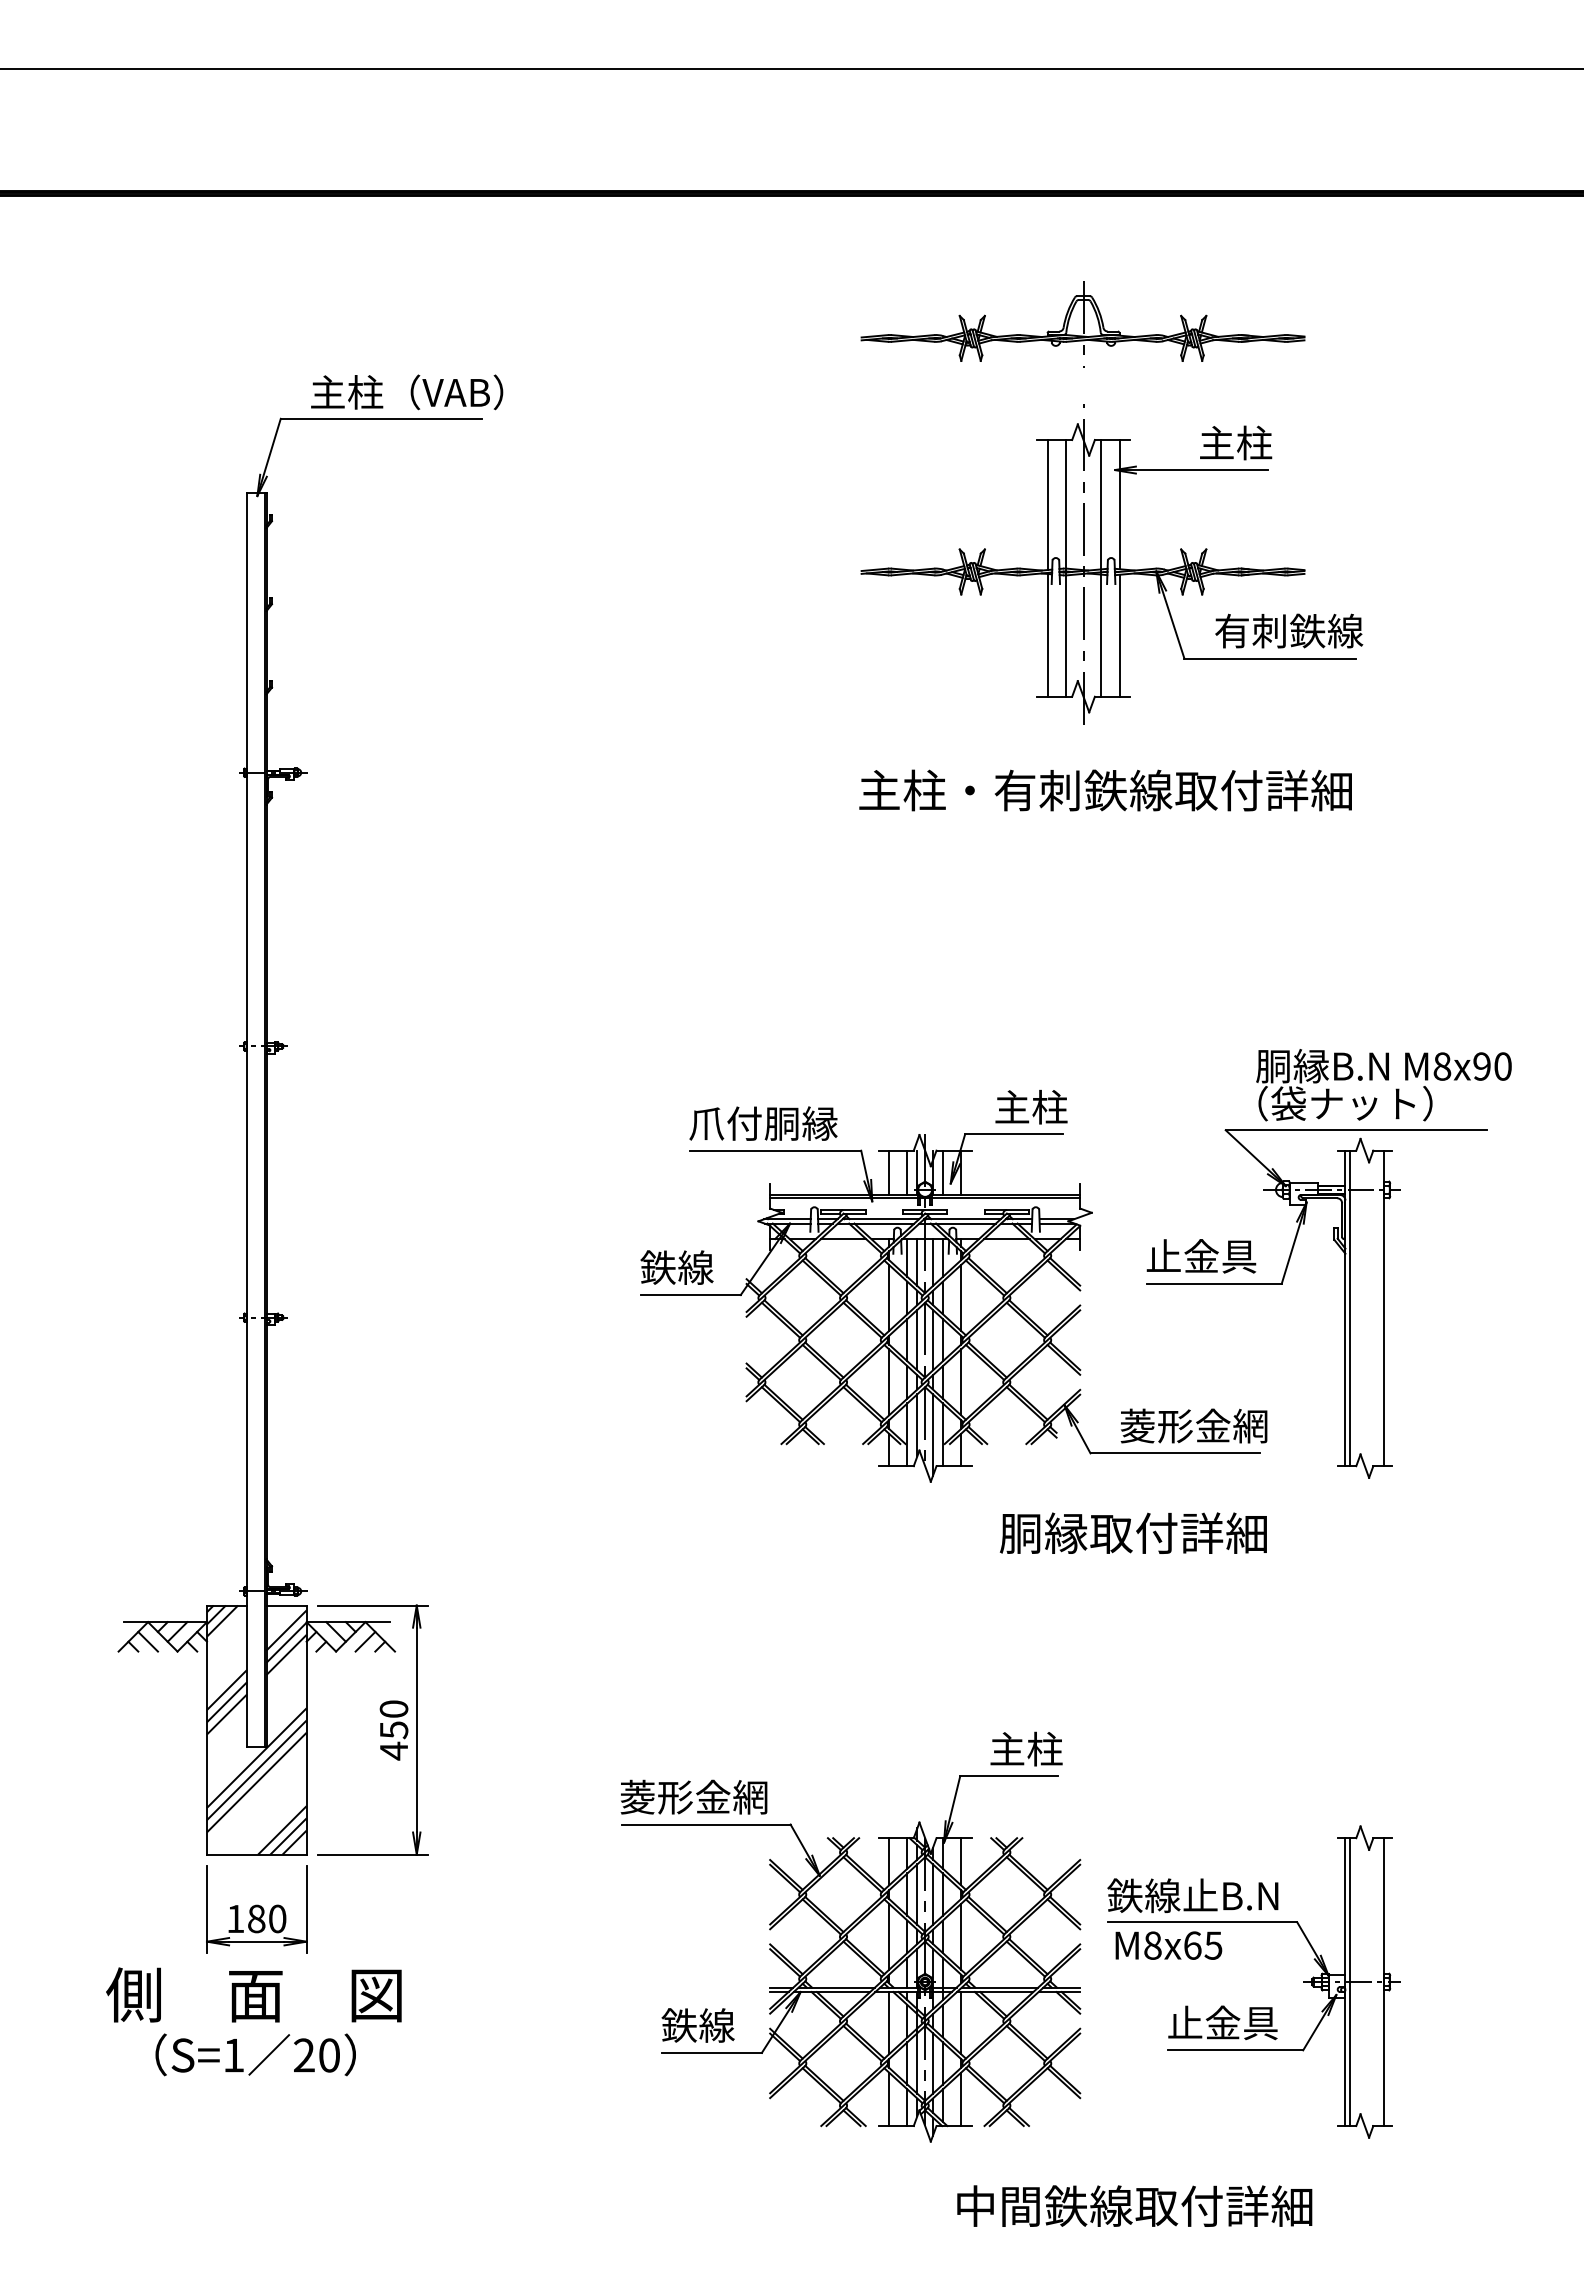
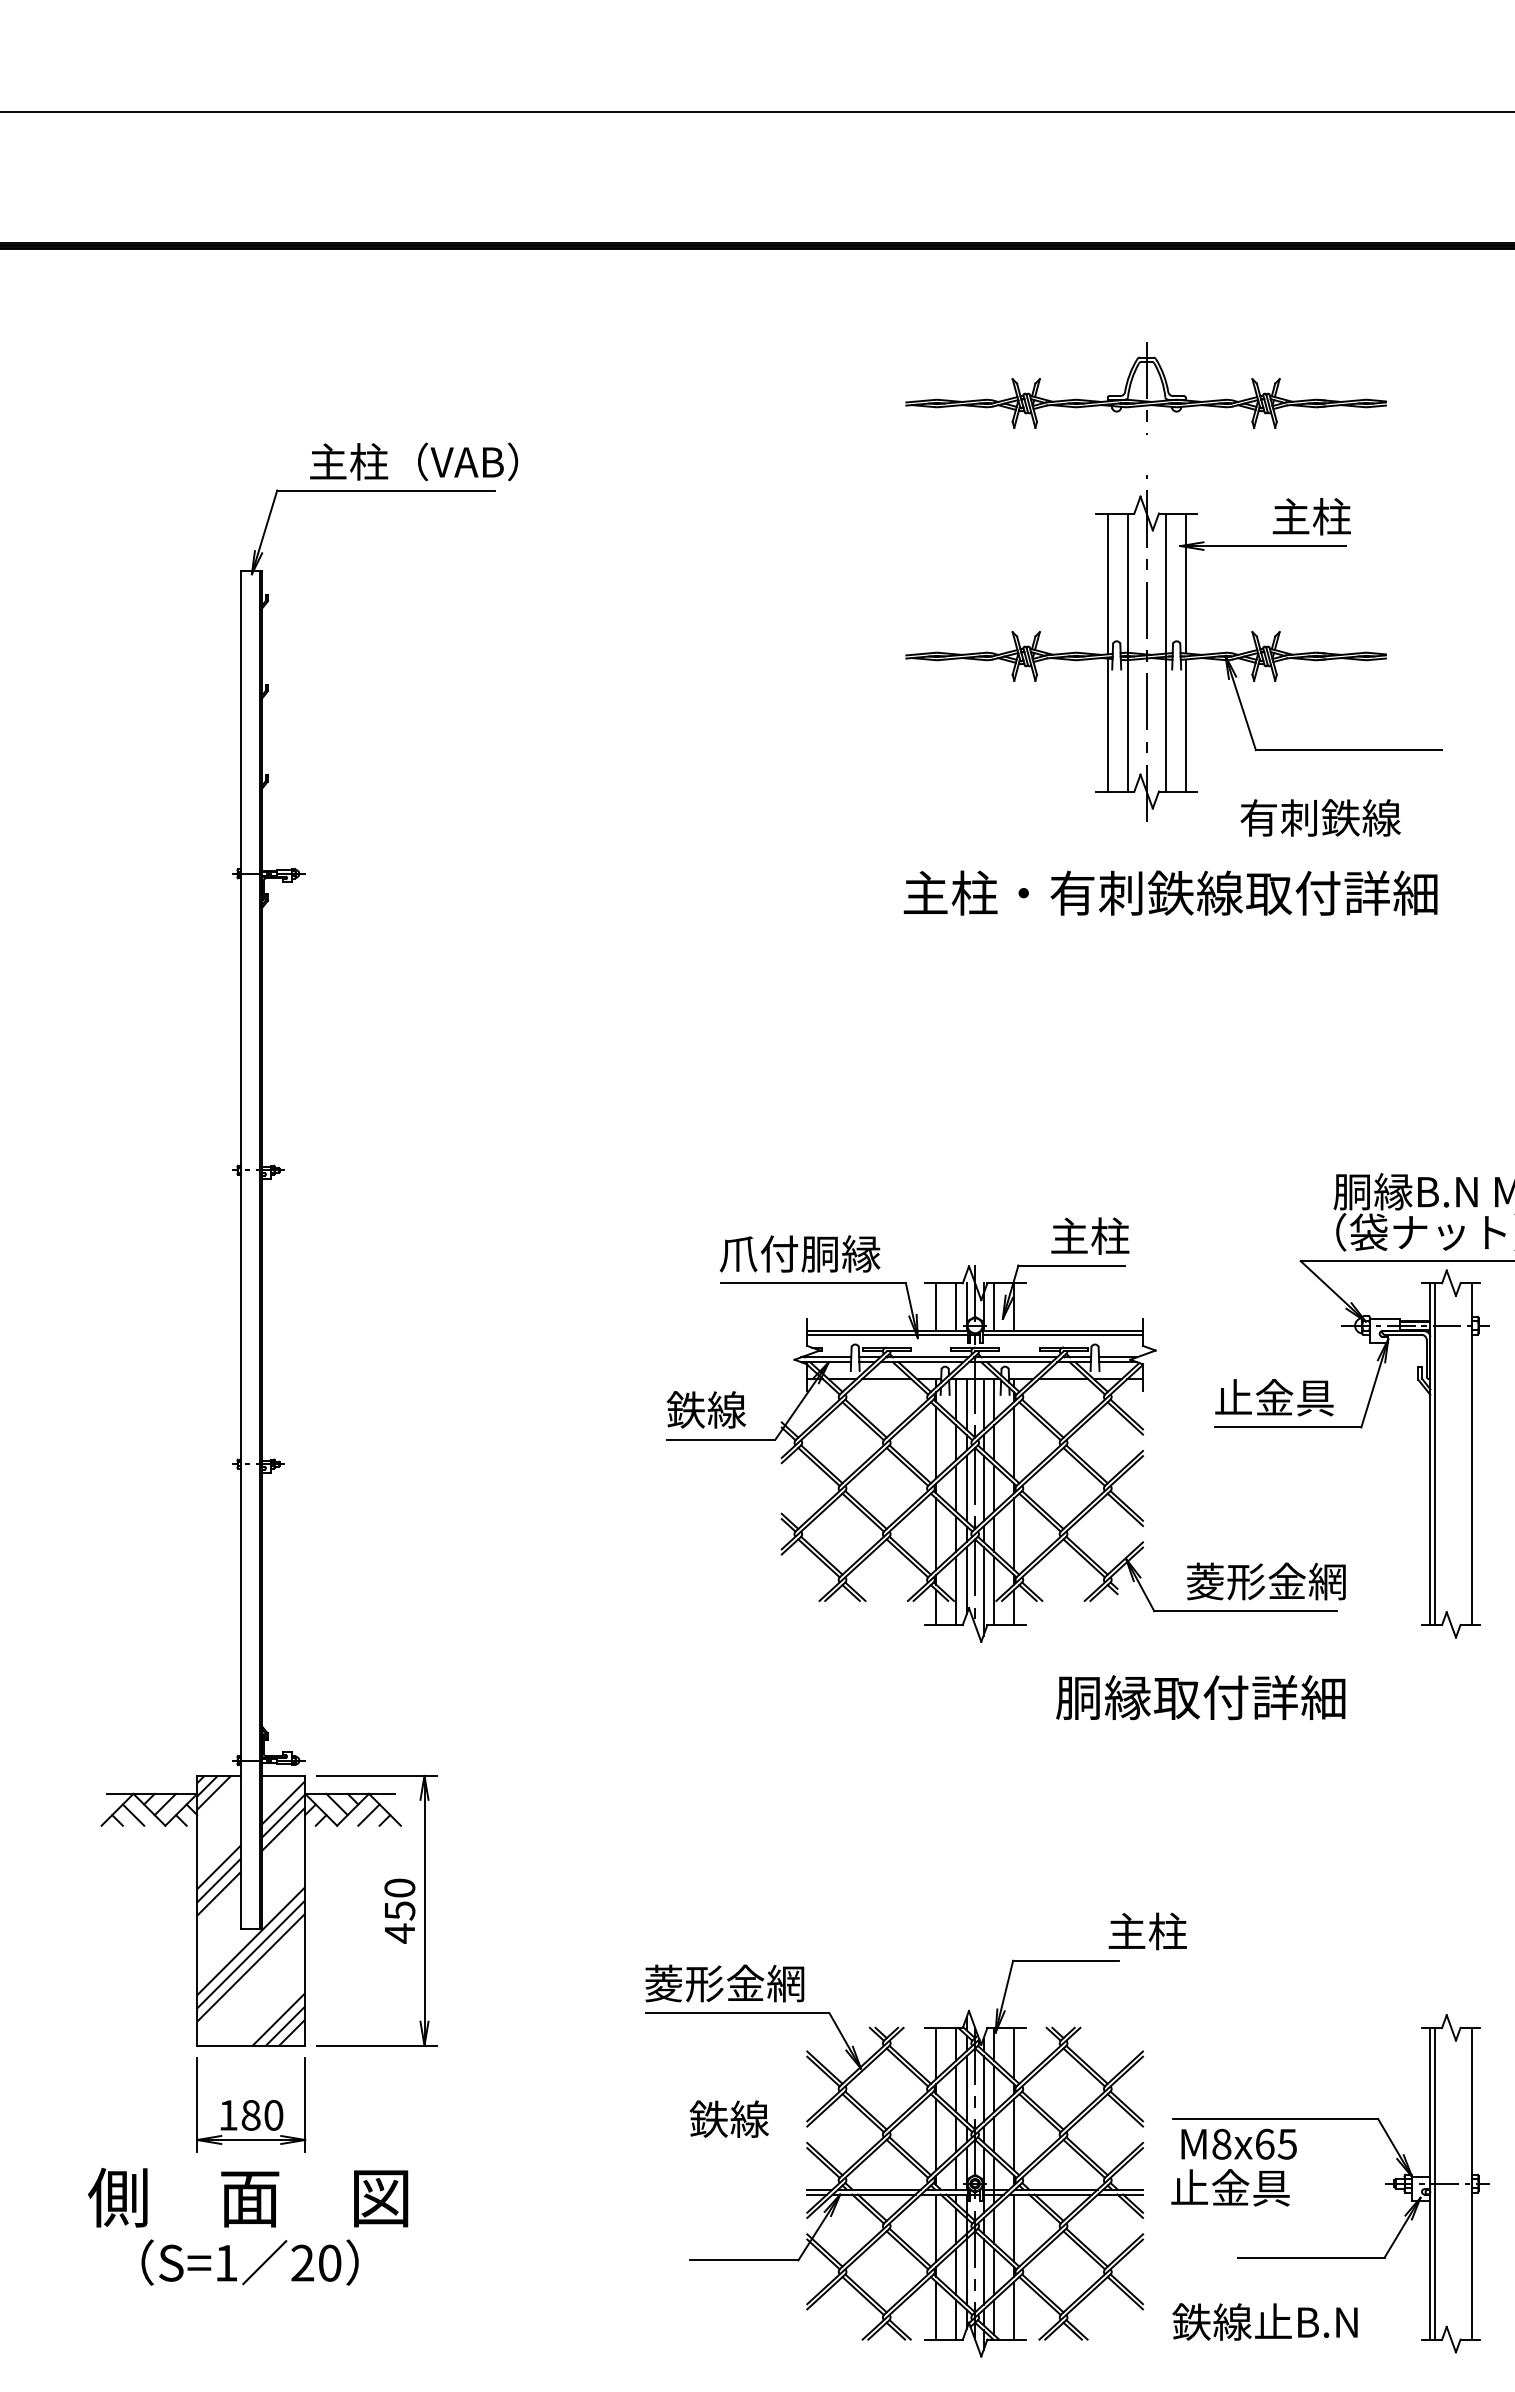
text: (1289, 630) -> (1321, 817), moved
text: (1026, 1748) -> (1147, 1930), moved
text: (1192, 1895) -> (1264, 2321), moved
text: (1222, 2022) -> (1230, 2187), moved
text: (697, 2025) -> (728, 2119), moved

